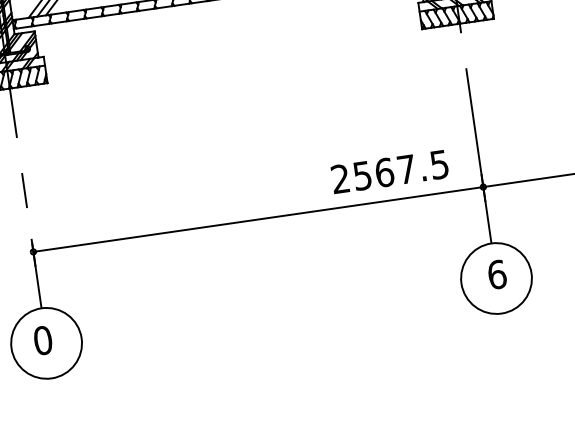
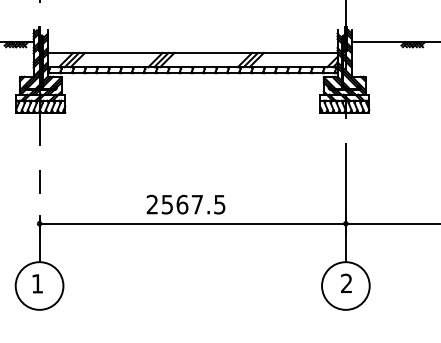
text: (389, 171) -> (185, 204), moved
text: (496, 274) -> (346, 283), 6 -> 2
text: (43, 340) -> (37, 283), 0 -> 1

